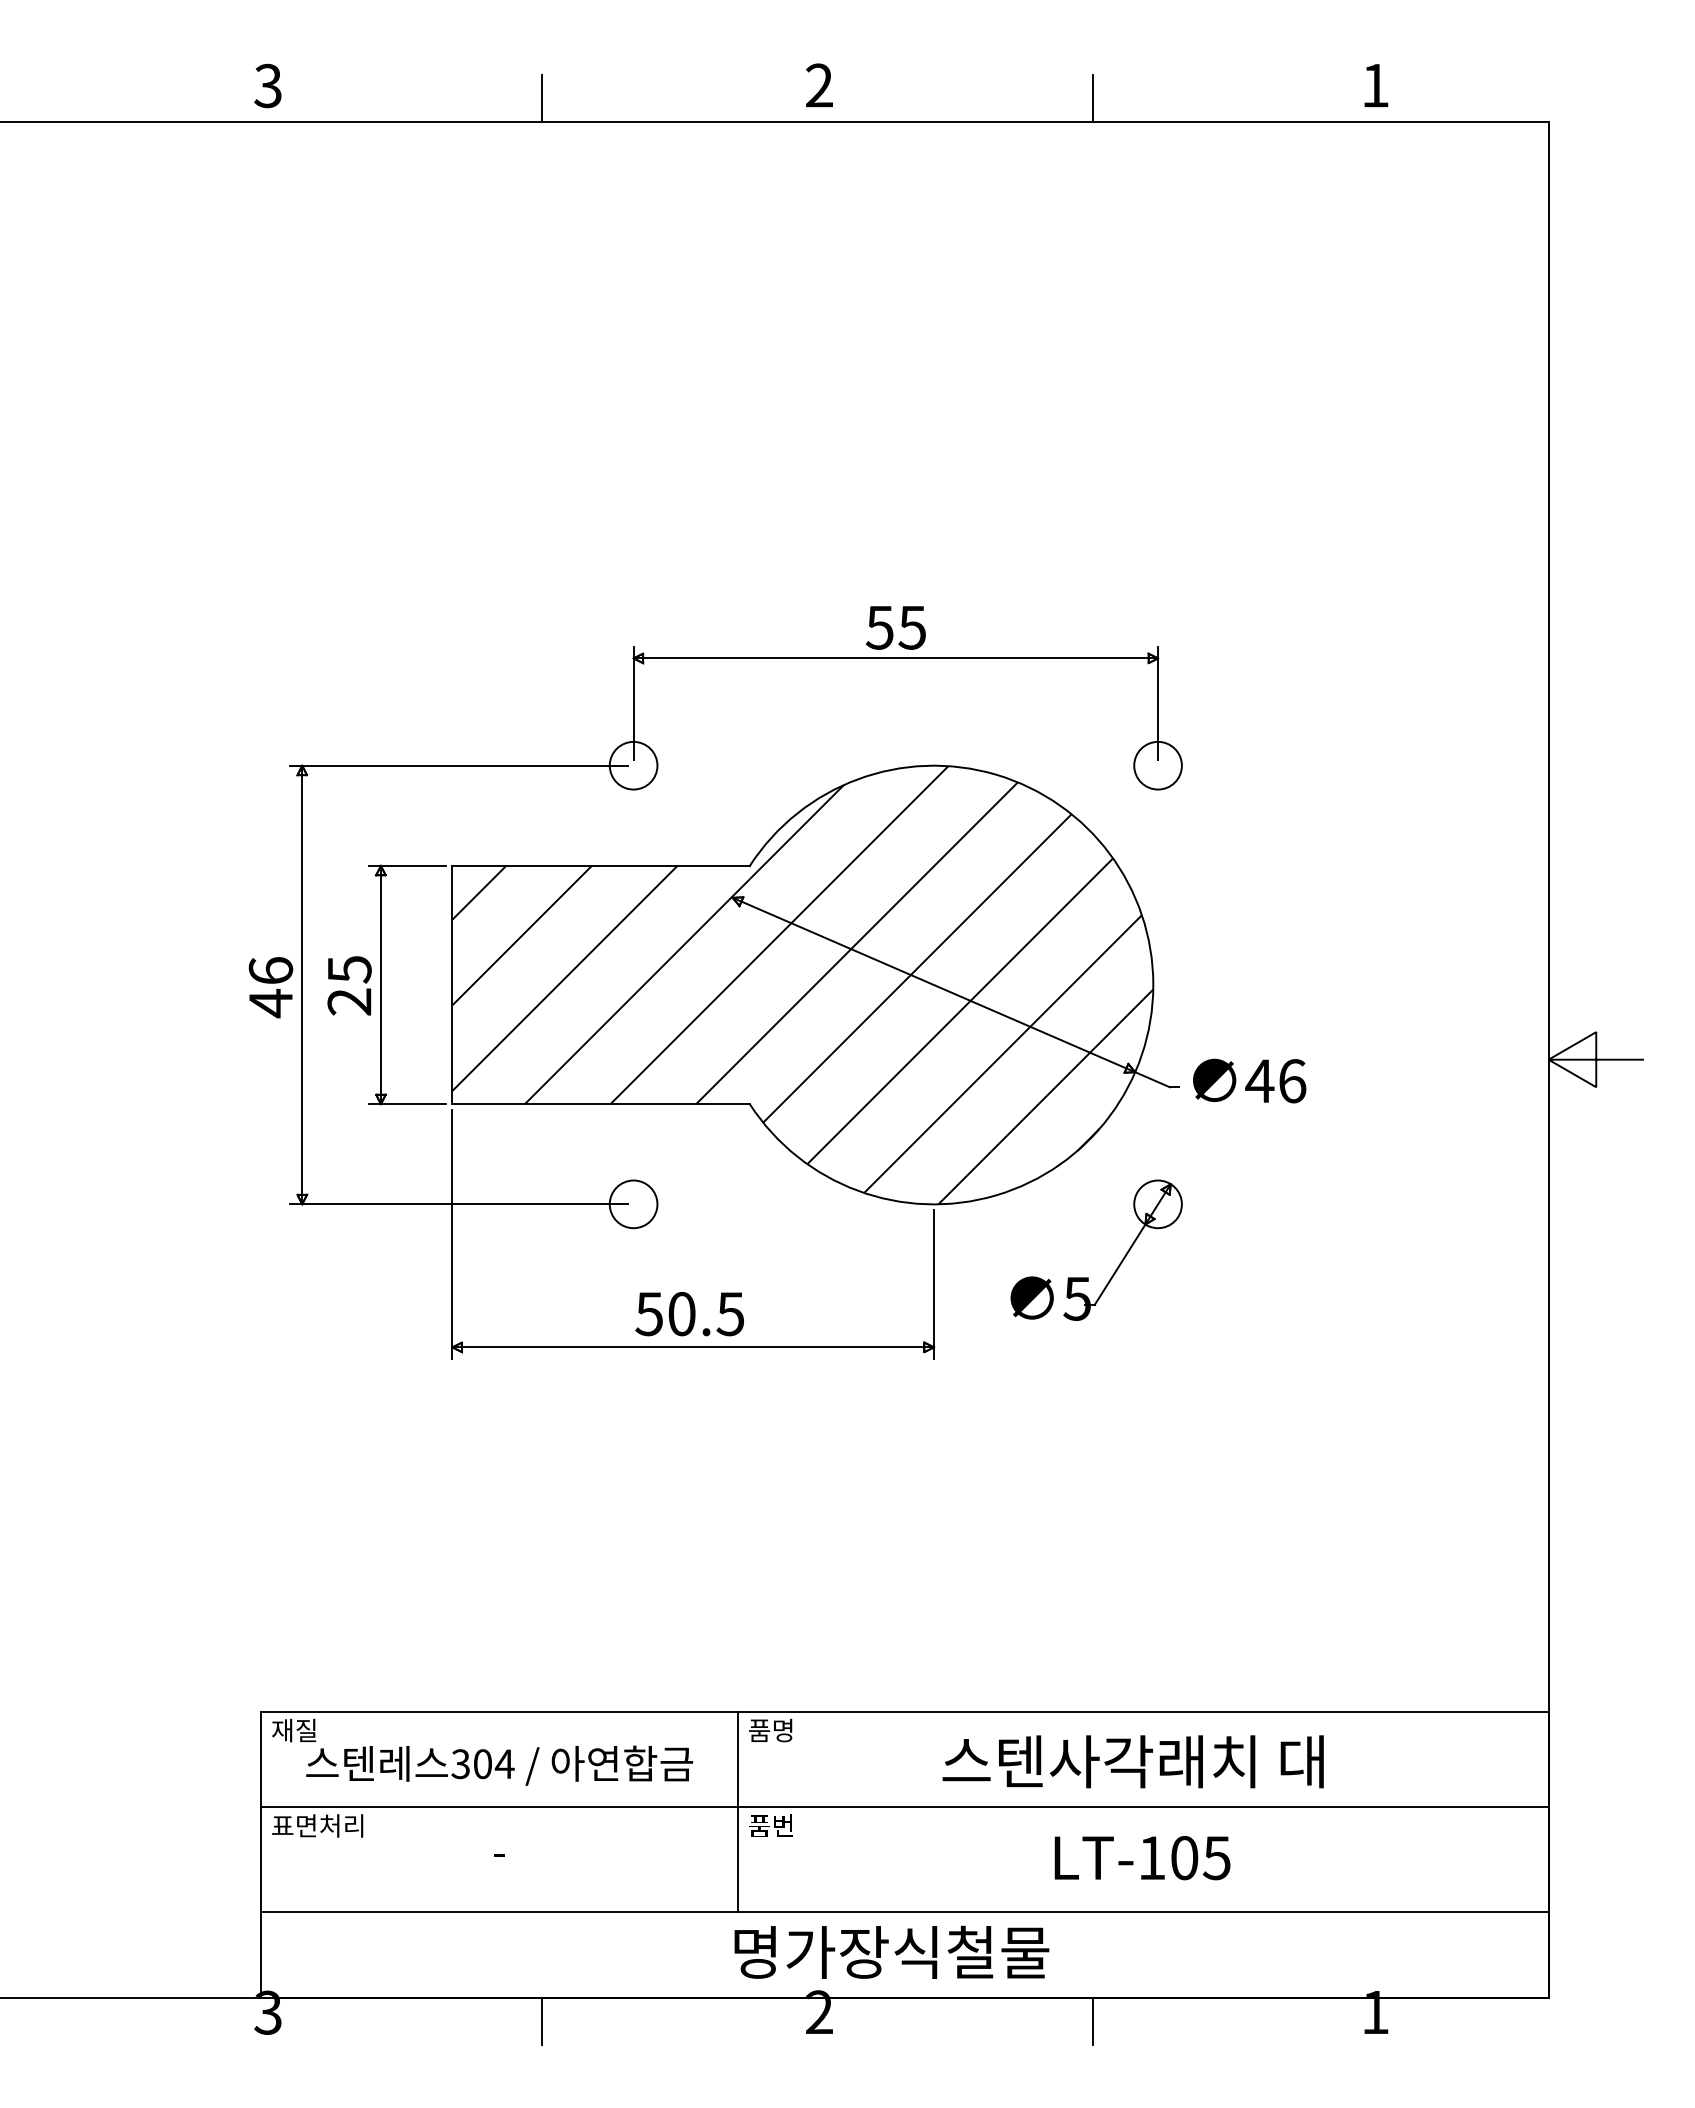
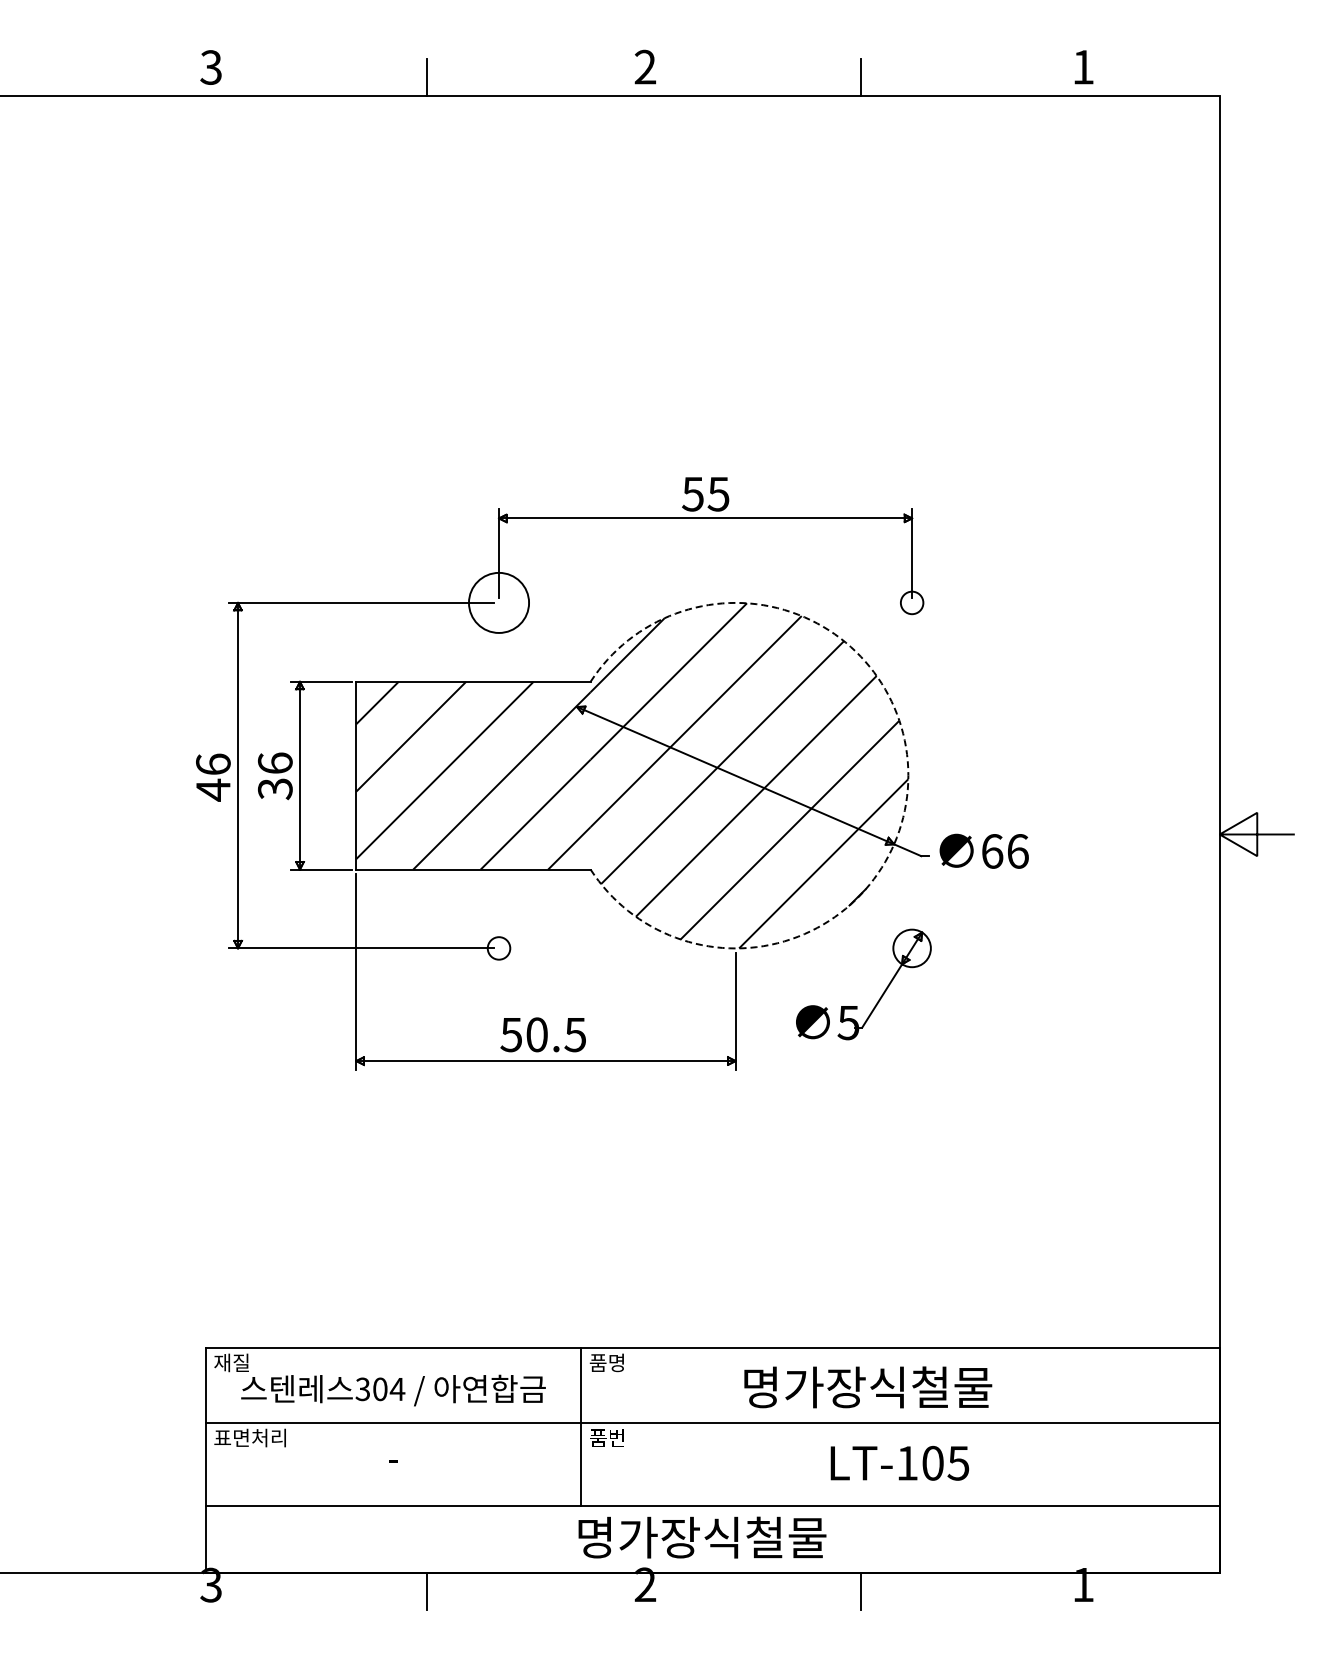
circle: (632, 765) -> (498, 602), size x1.6
circle: (1157, 765) -> (911, 602), size x0.6
arc: (1153, 984) -> (908, 775), solid -> dashed
text: (348, 986) -> (274, 776), 25 -> 36
text: (1258, 1081) -> (991, 851), 46 -> 66
circle: (632, 1204) -> (498, 948), size x0.6
text: (1133, 1761) -> (892, 1387), 스텐사각래치 대 -> 명가장식철물

